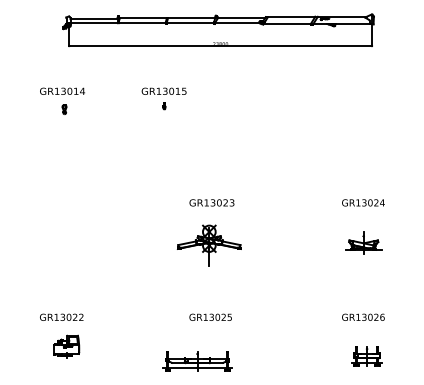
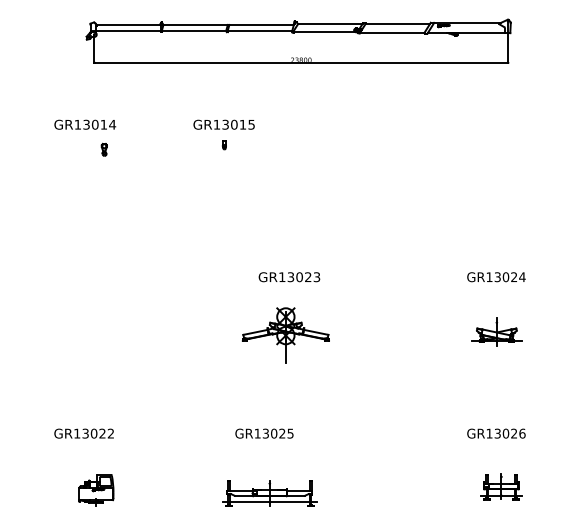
part: (64, 109) -> (104, 149), moved
text: (210, 316) -> (264, 432), moved
part: (66, 346) -> (96, 489), moved

